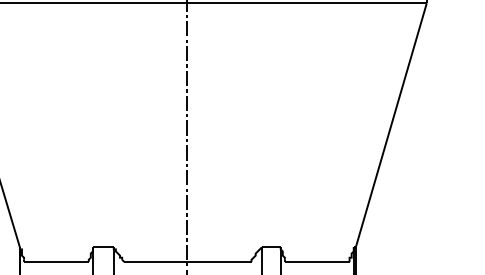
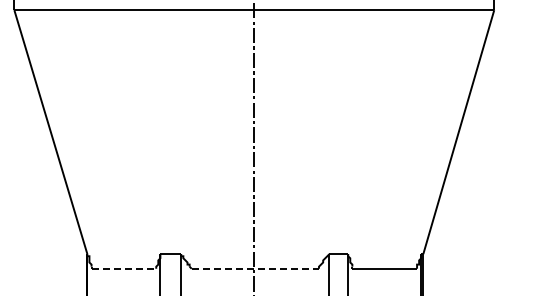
line: (57, 261) -> (124, 268), solid -> dashed
line: (188, 261) -> (255, 268), solid -> dashed

